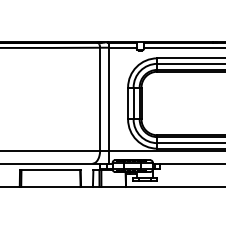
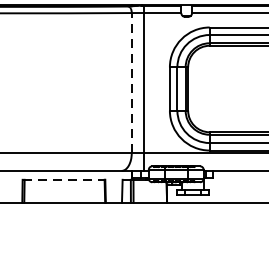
line: (100, 98) -> (132, 82), solid -> dashed
line: (50, 170) -> (64, 180), solid -> dashed

